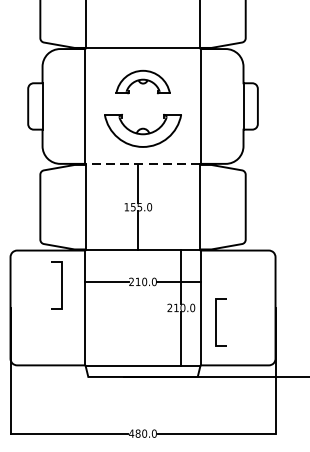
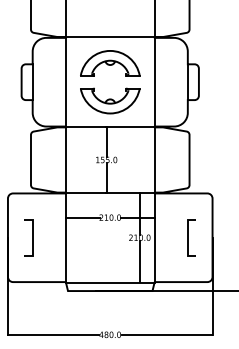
part: (143, 82) -> (110, 63), size x1.43
line: (142, 163) -> (109, 126), dashed -> solid
line: (61, 285) -> (32, 237), moved
line: (217, 321) -> (188, 237), moved

